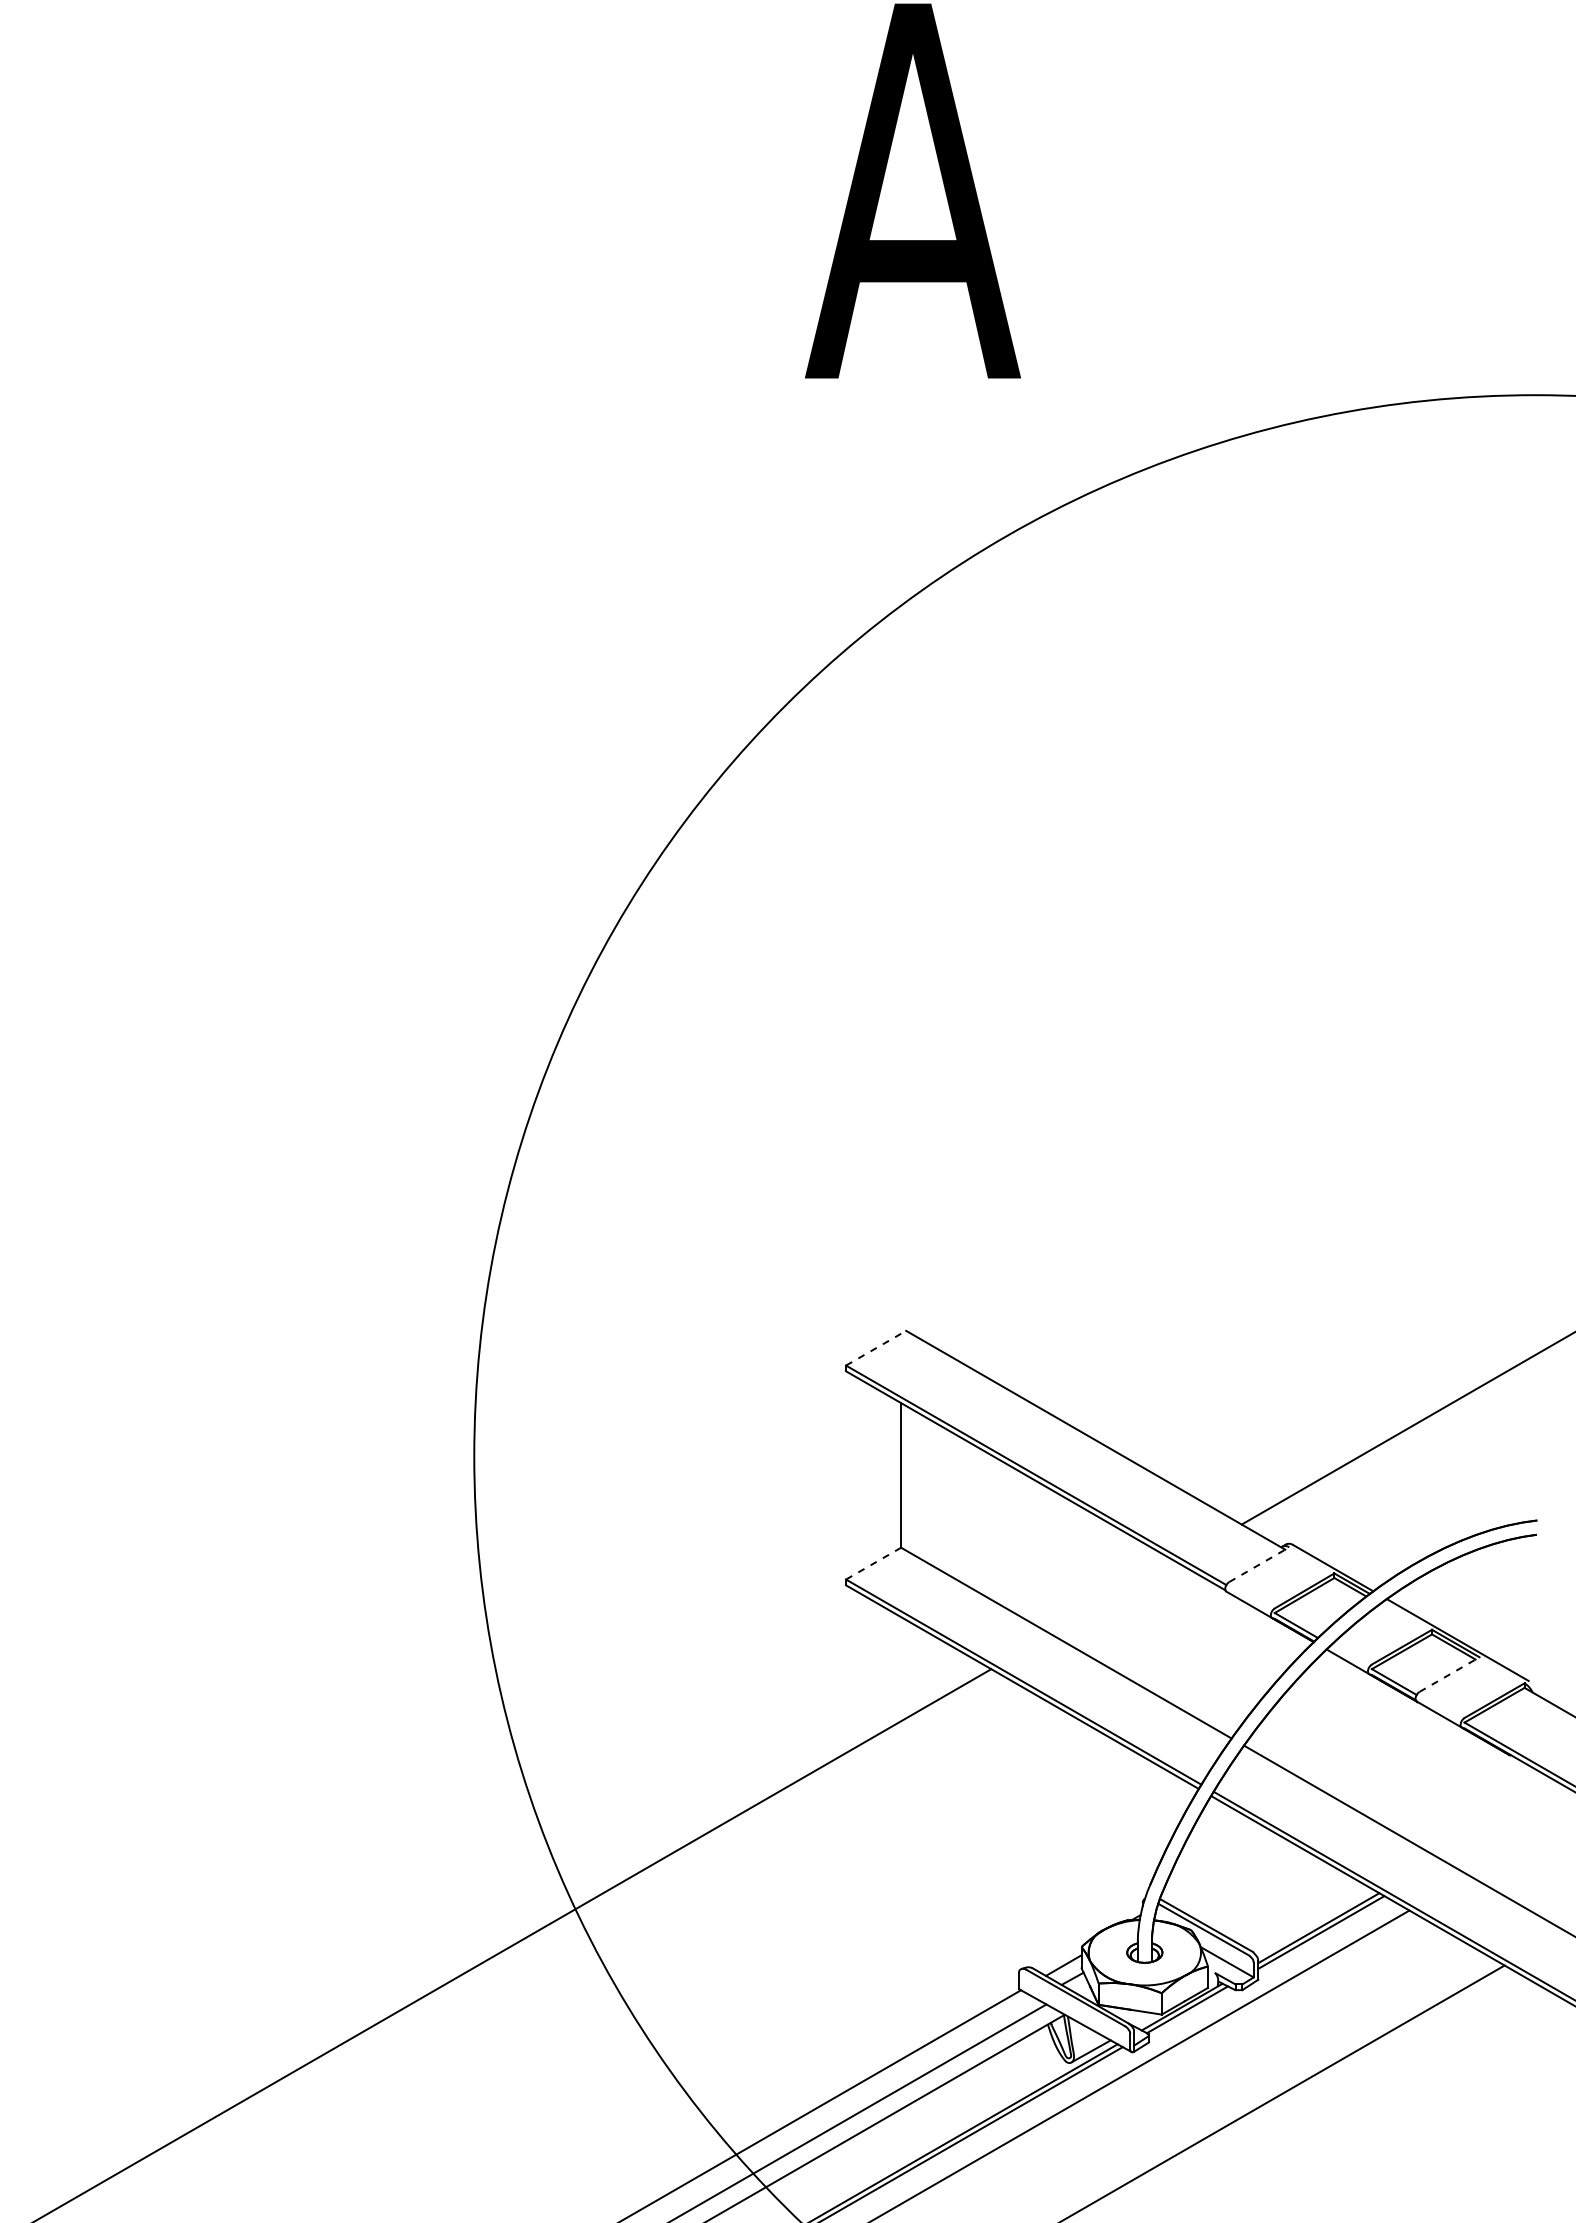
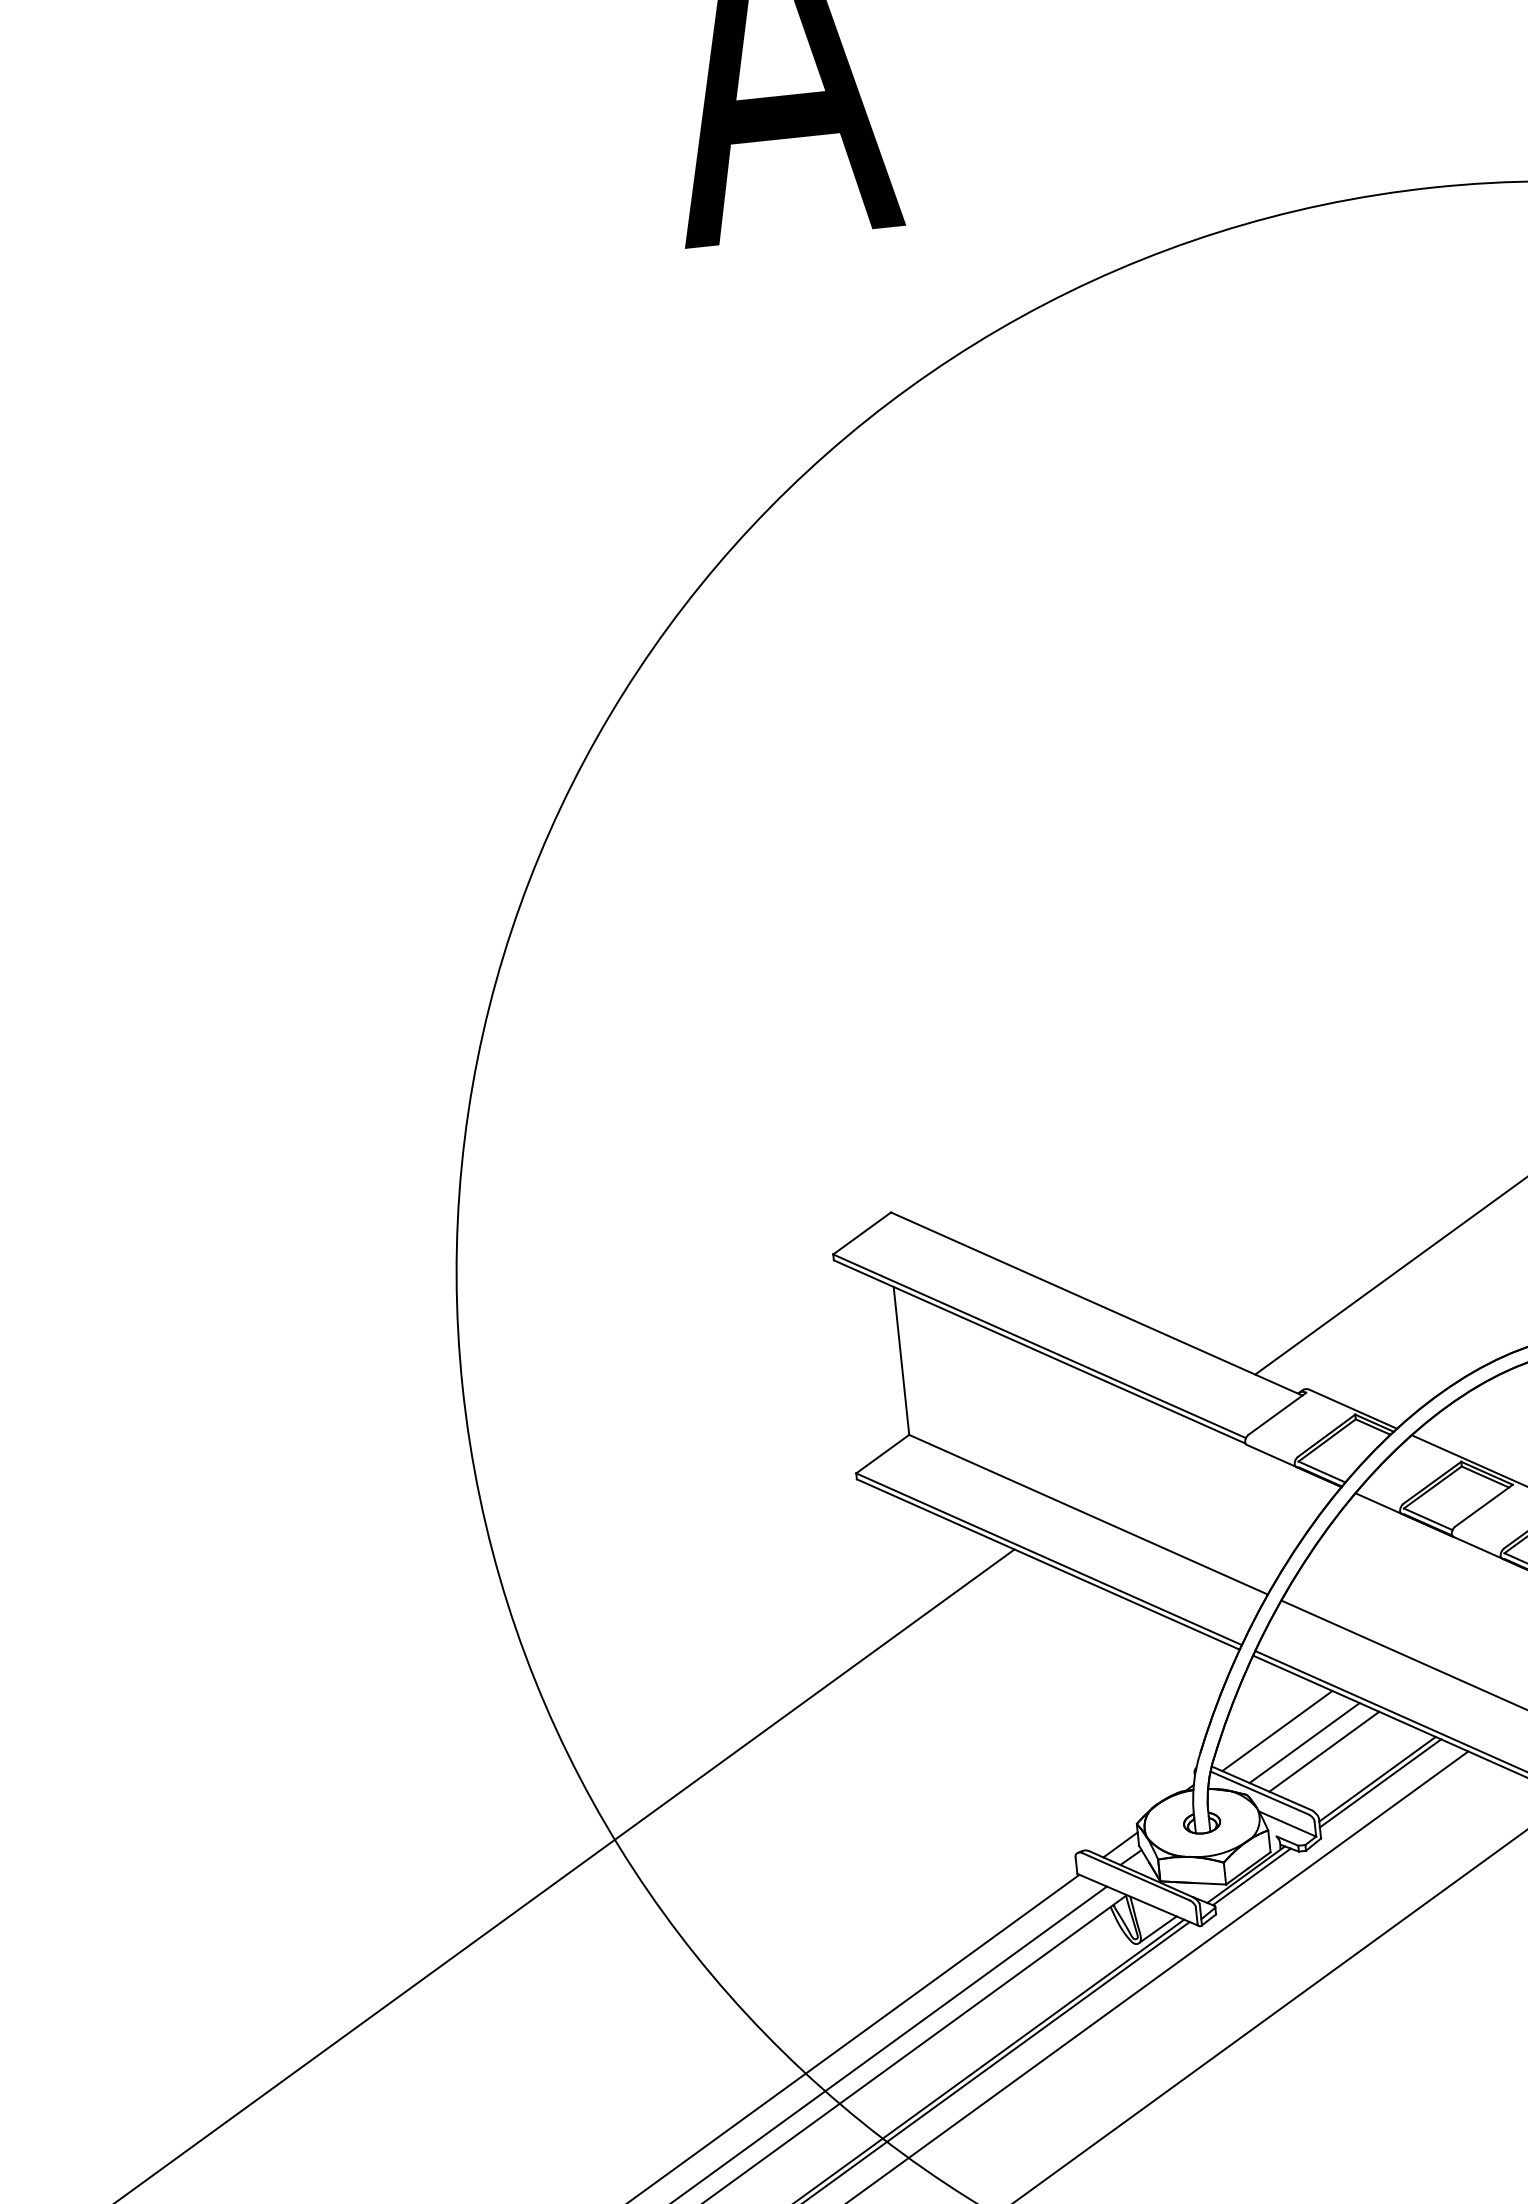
line: (876, 1348) -> (862, 1233), dashed -> solid
line: (873, 1563) -> (882, 1454), dashed -> solid
line: (1259, 1564) -> (1277, 1413), dashed -> solid
line: (1449, 1674) -> (1483, 1505), dashed -> solid
line: (1226, 1871) -> (1276, 1731), added
line: (1251, 1885) -> (1304, 1742), added
line: (1269, 1896) -> (1323, 1752), added

